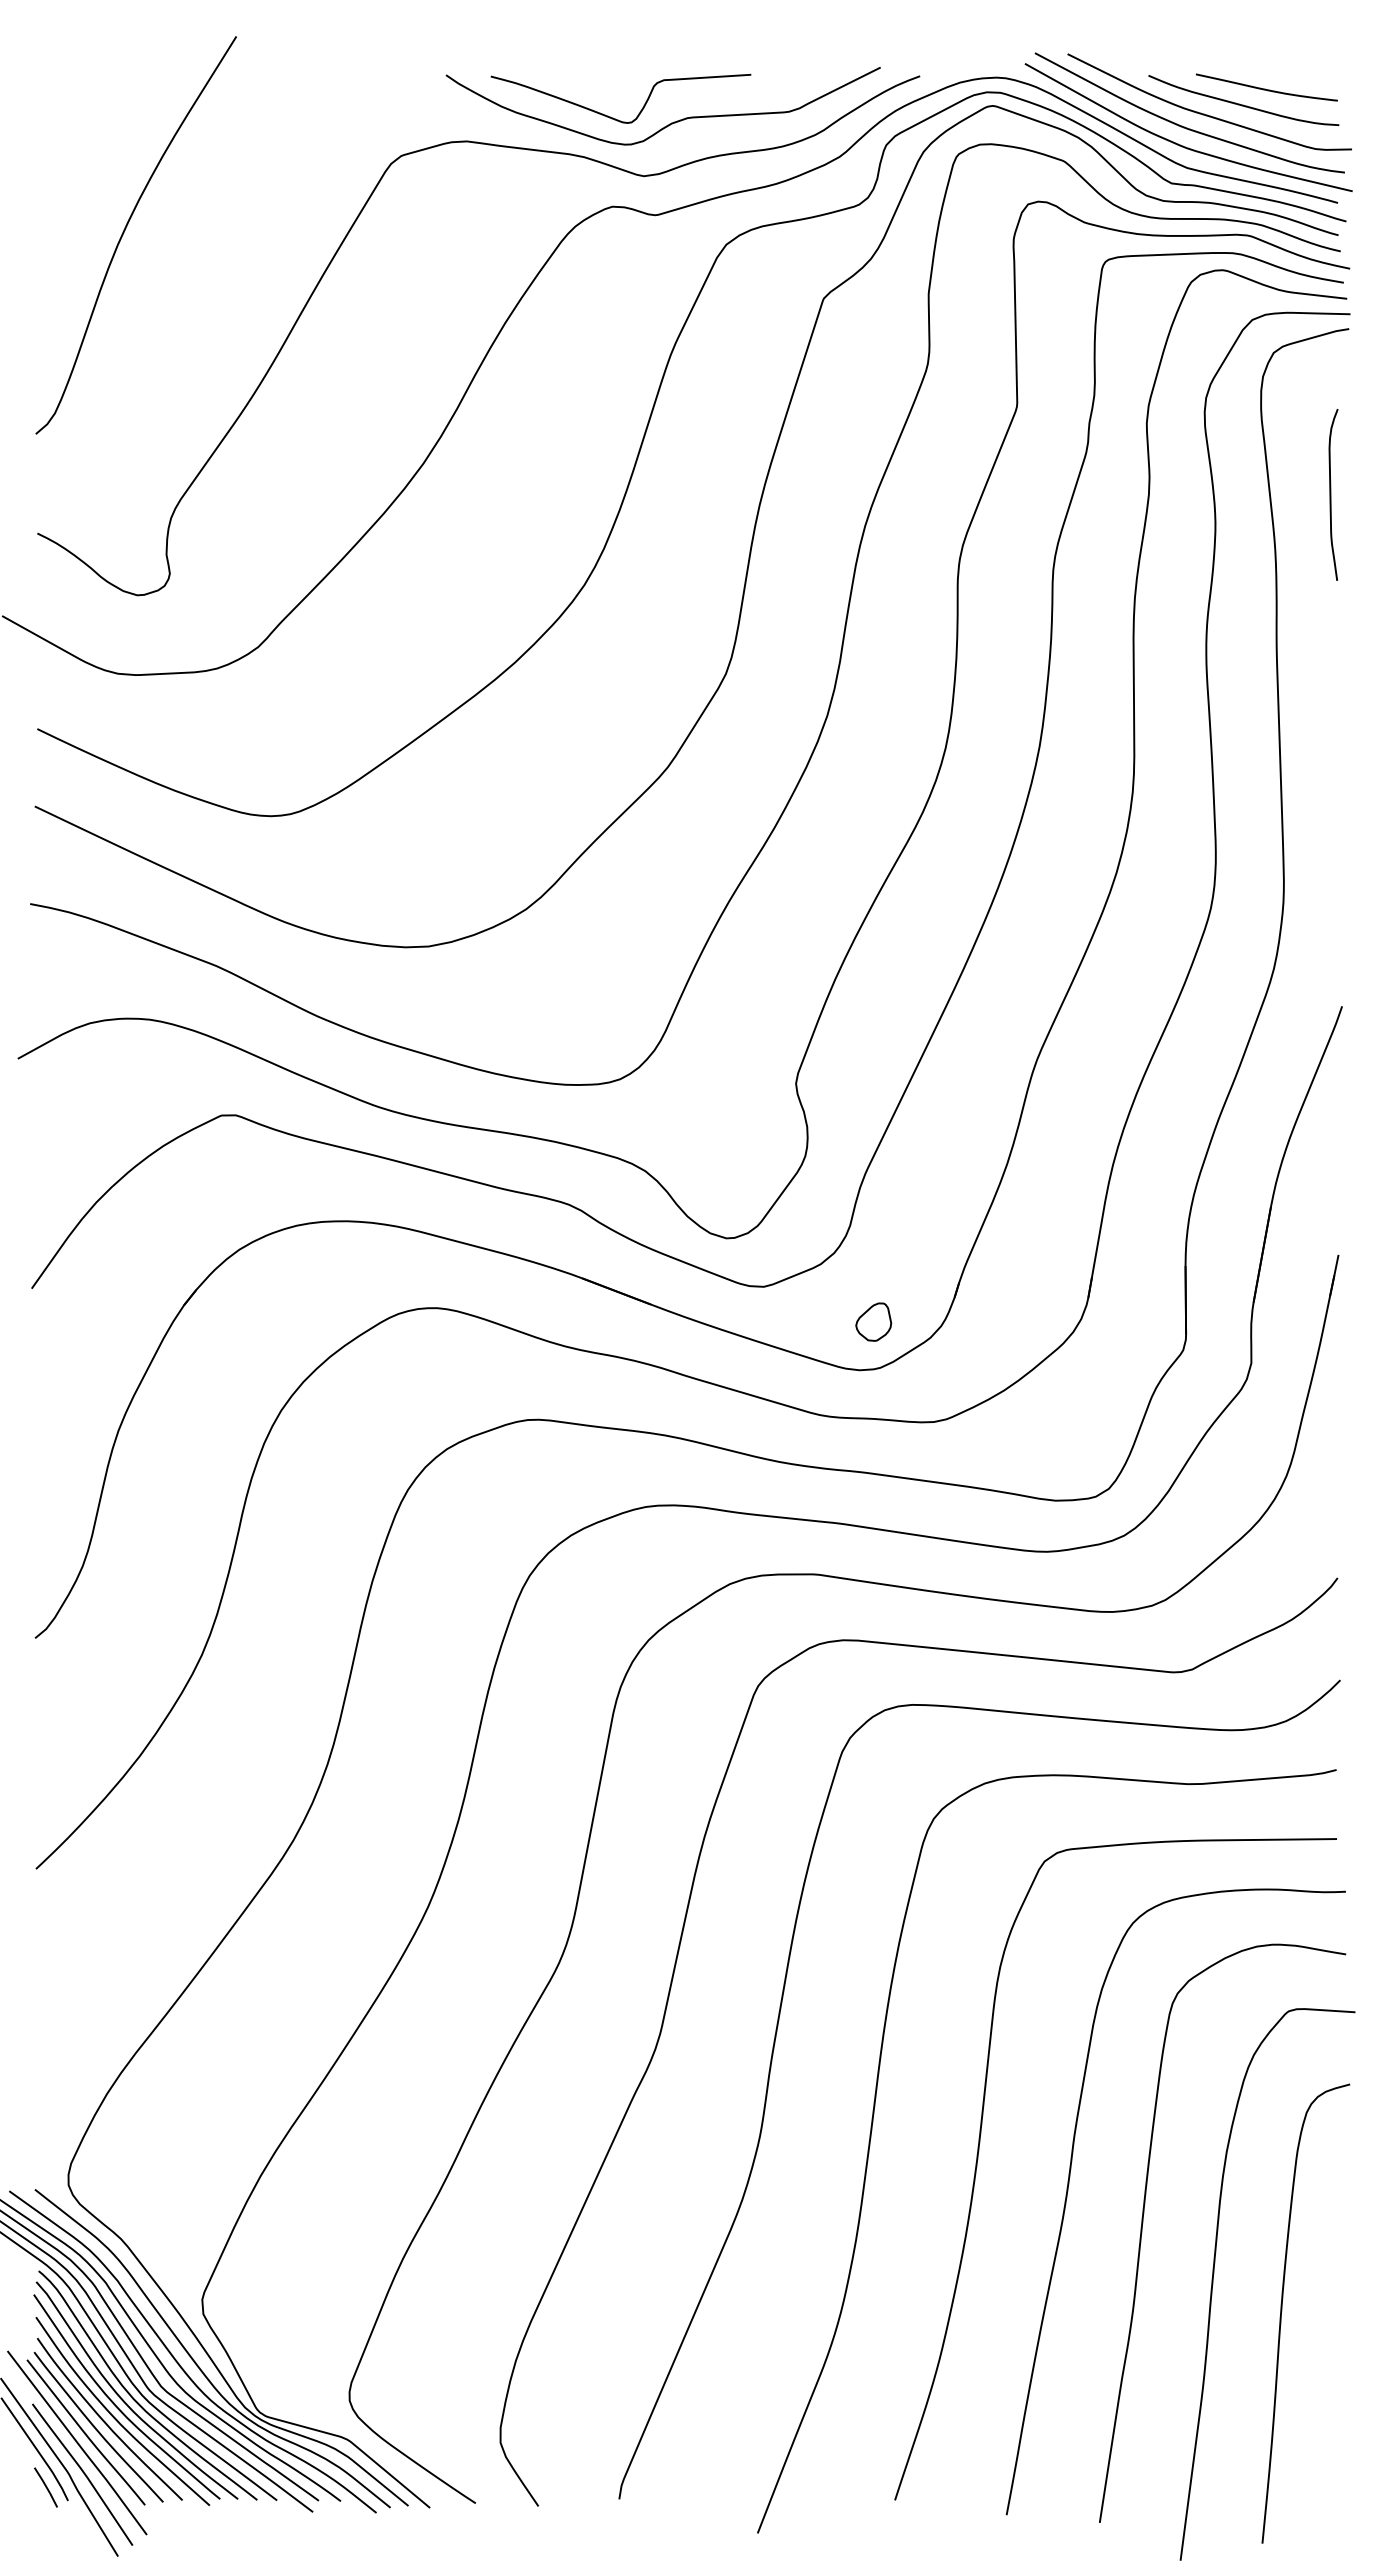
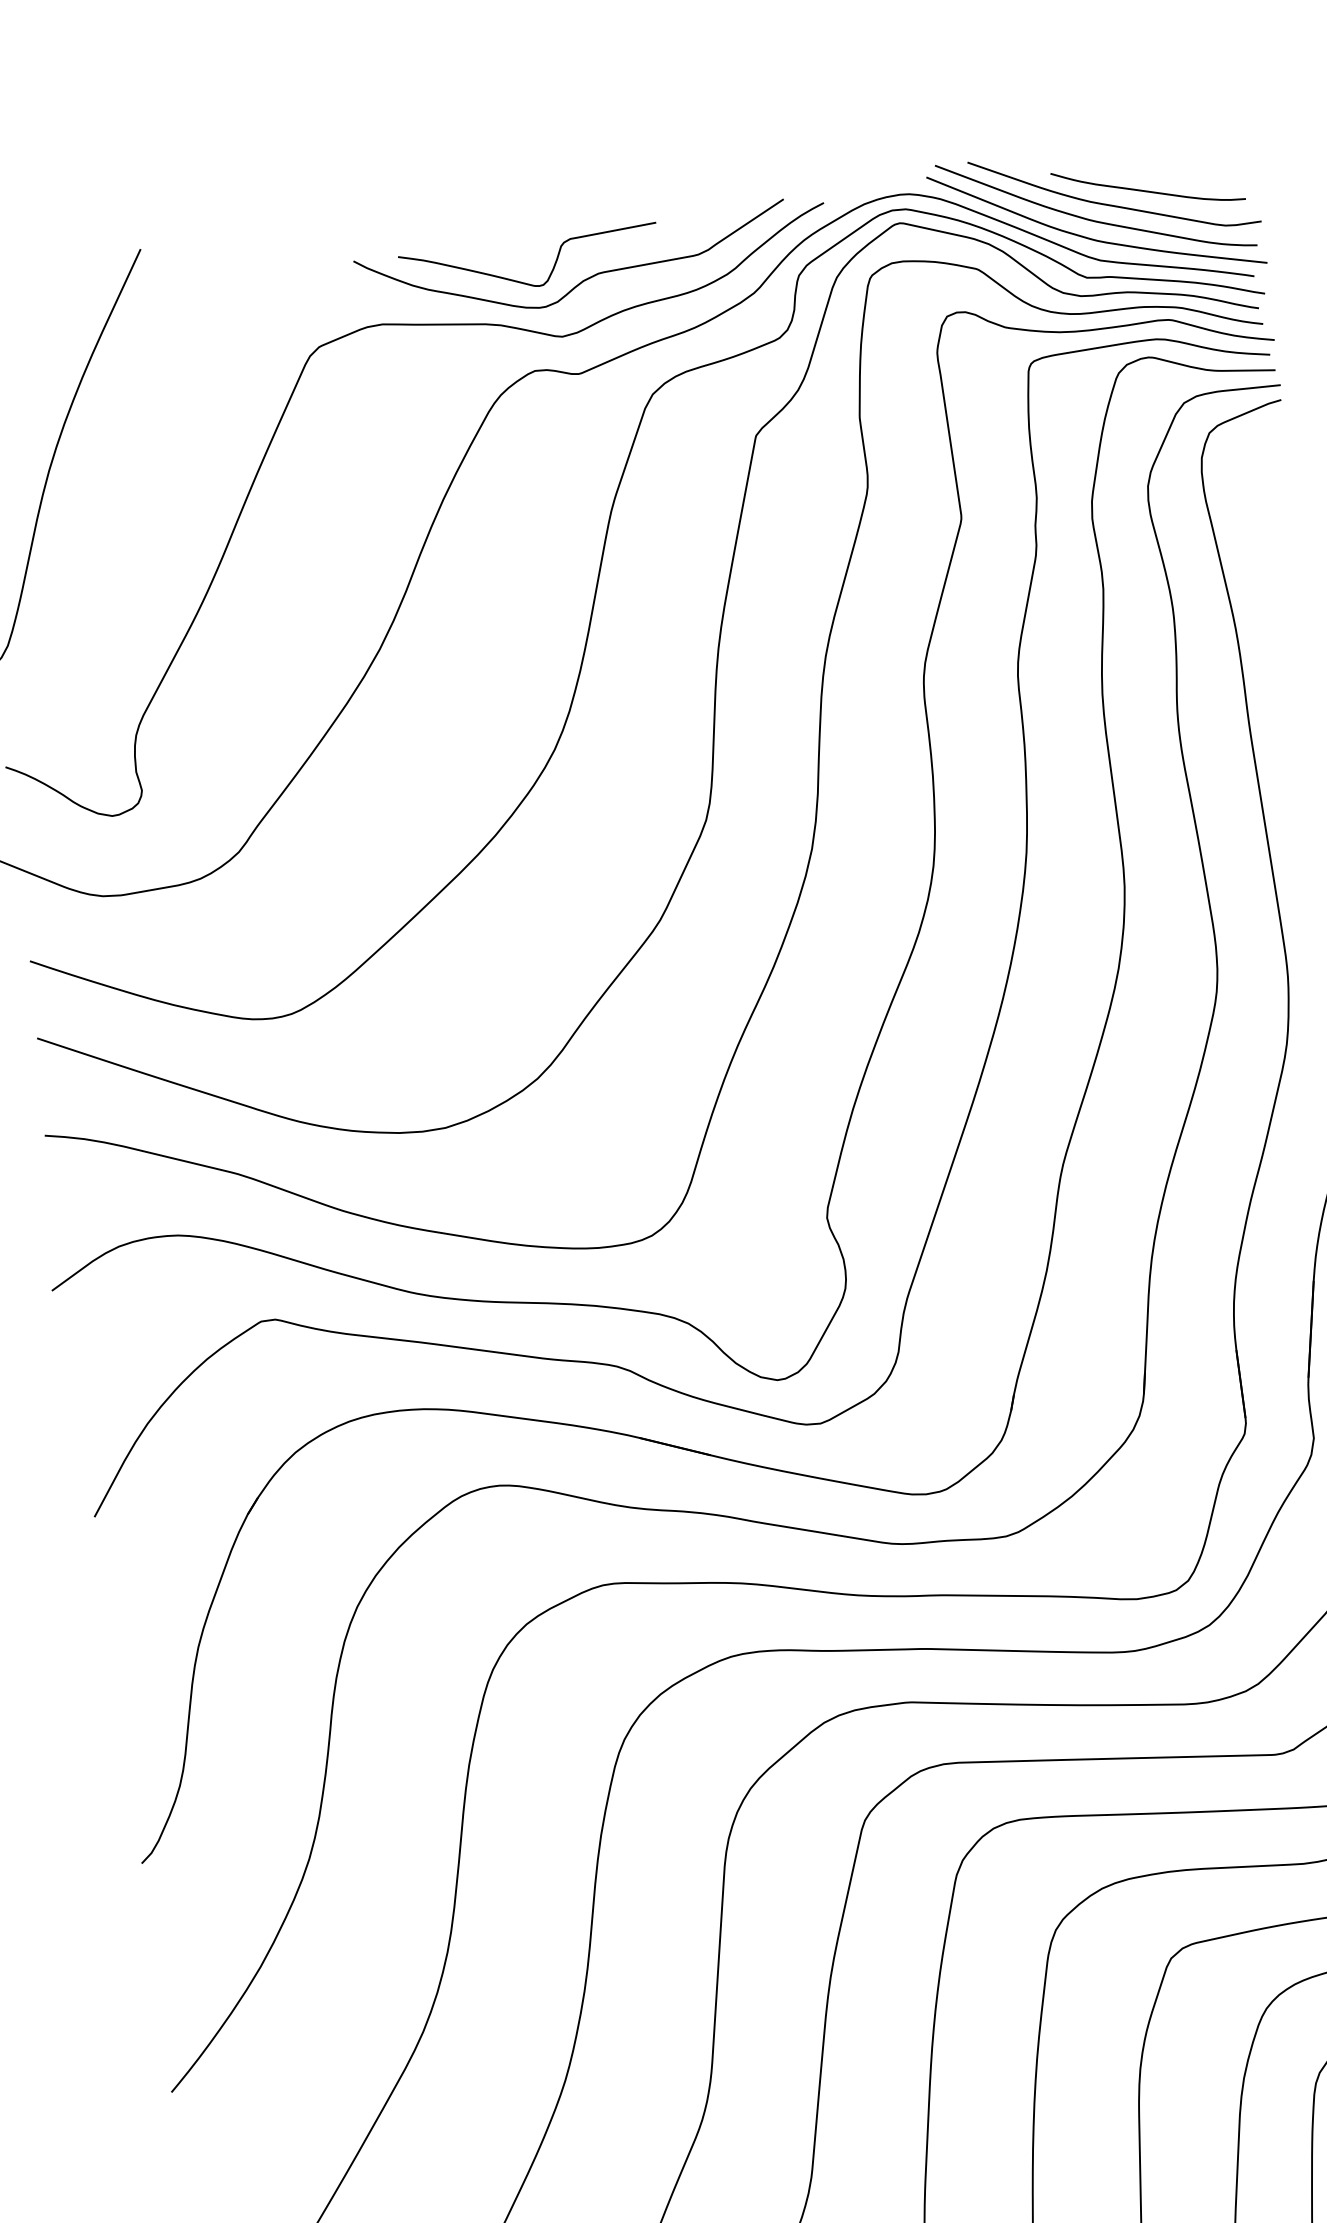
curve: (1265, 88) -> (1168, 171), removed
curve: (1331, 494) -> (1284, 566), removed
part: (873, 1321) -> (933, 1444), removed

